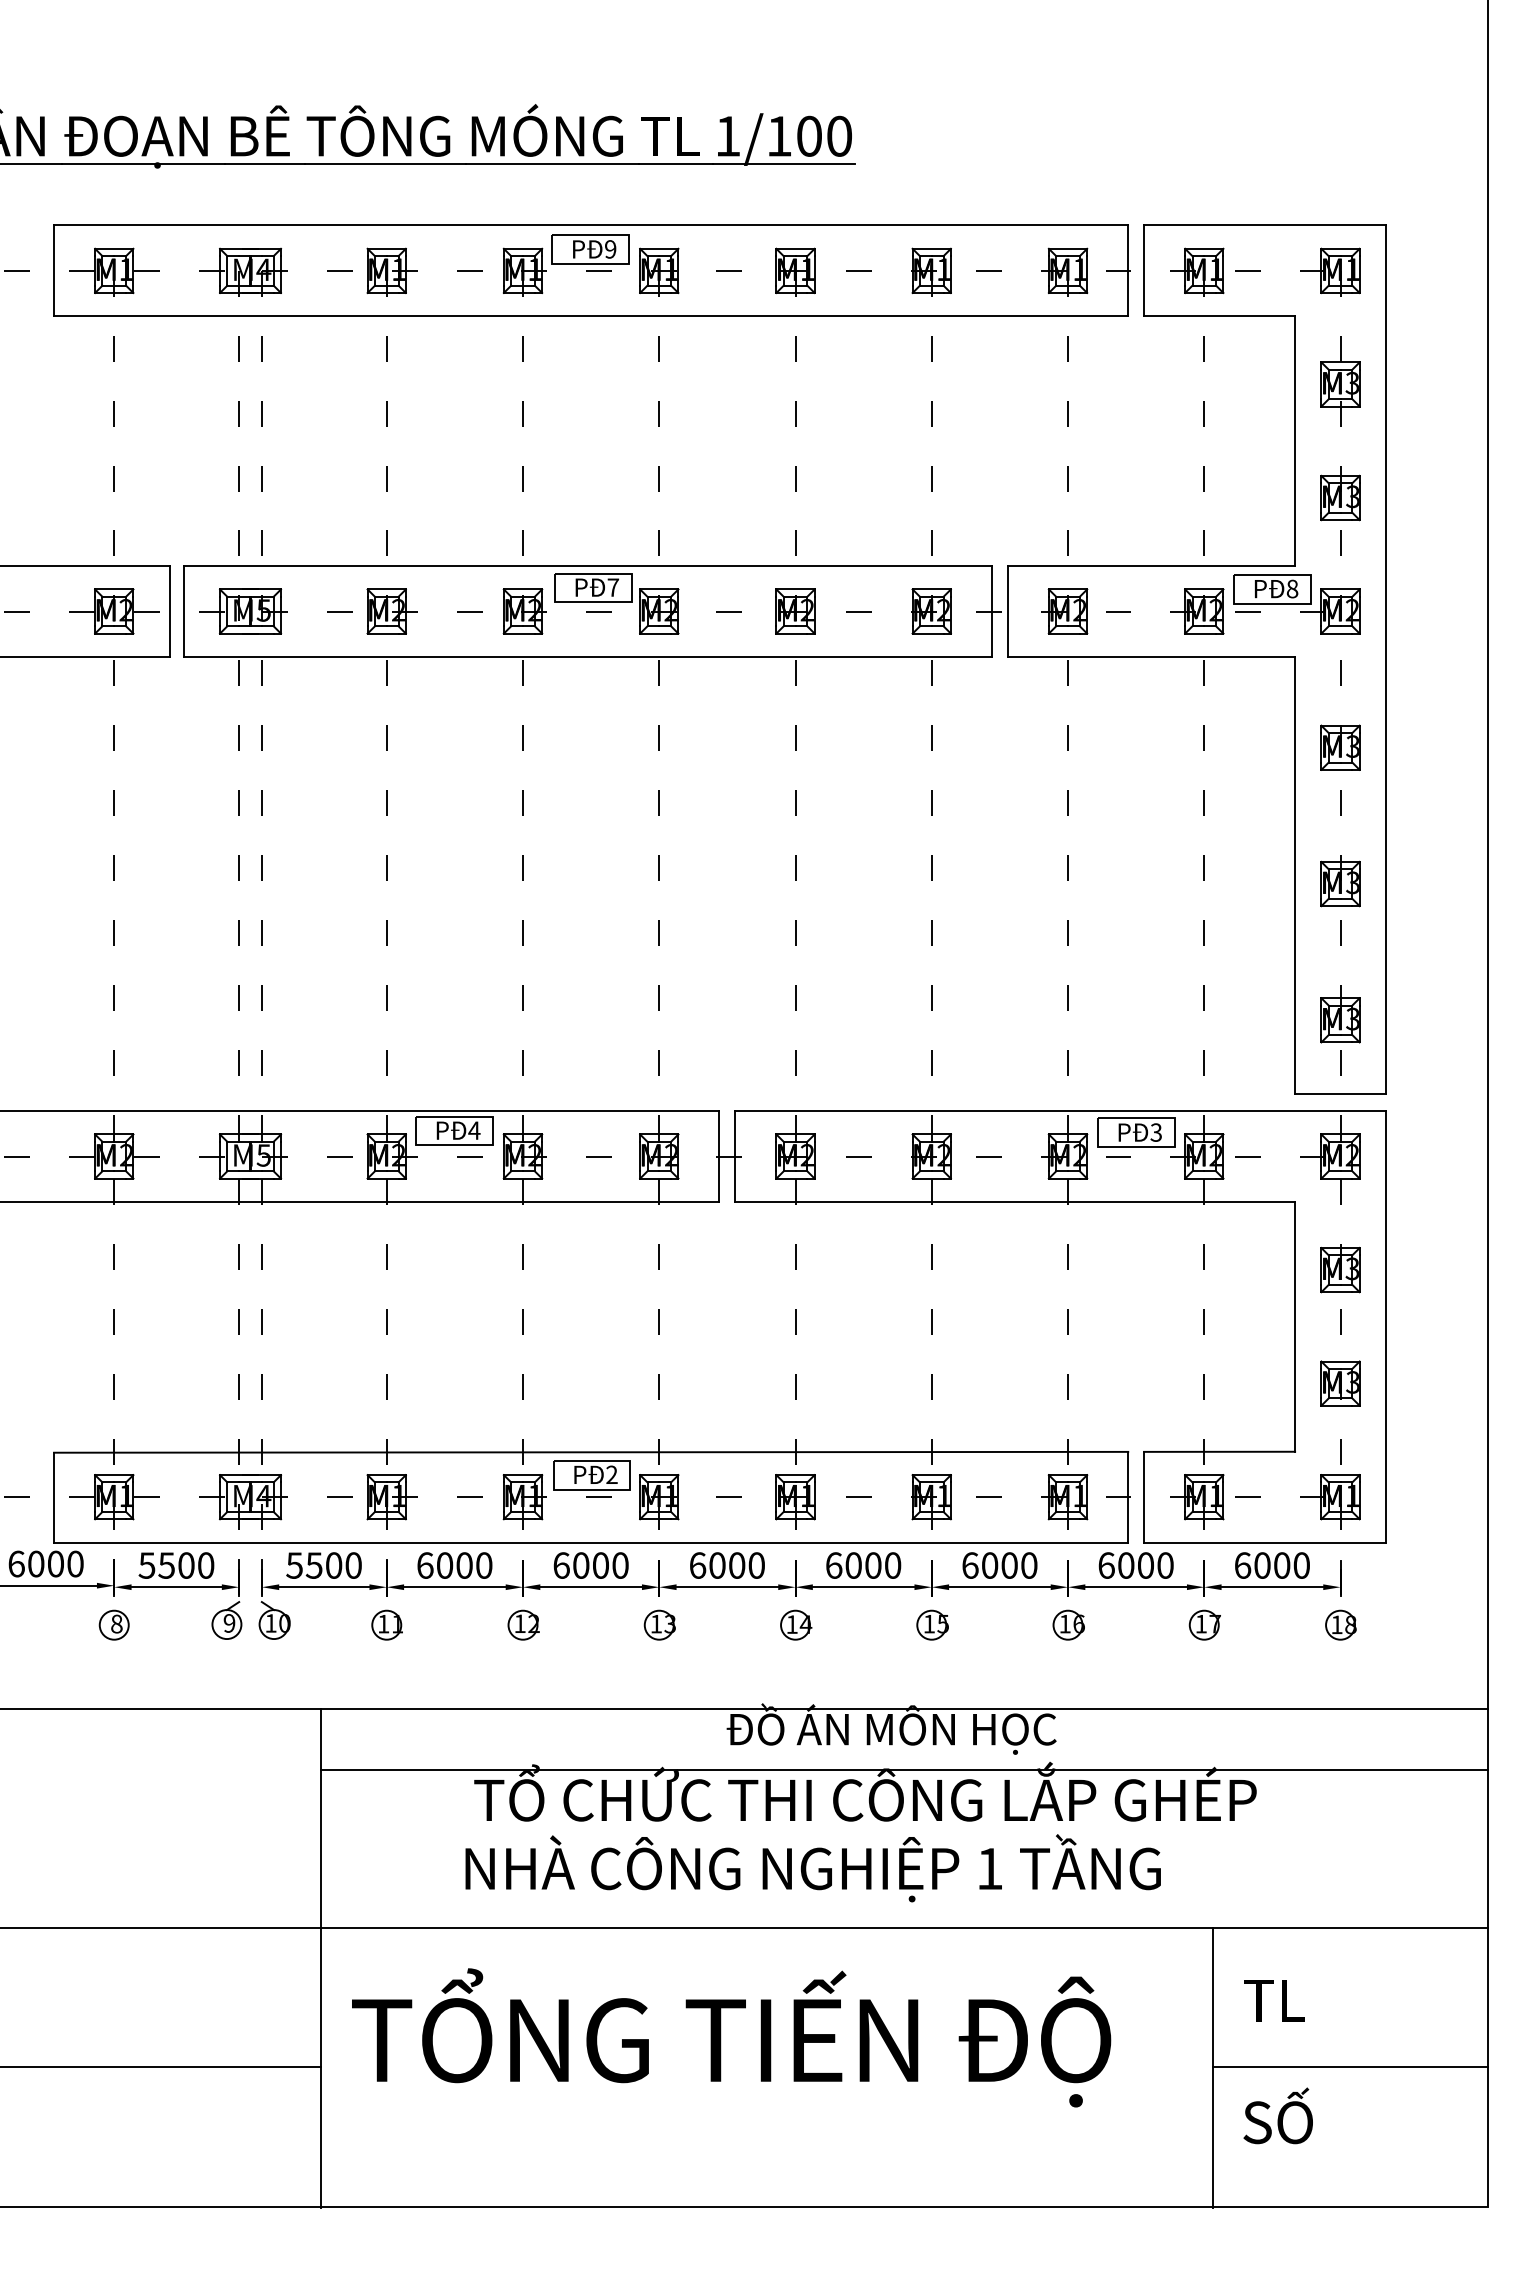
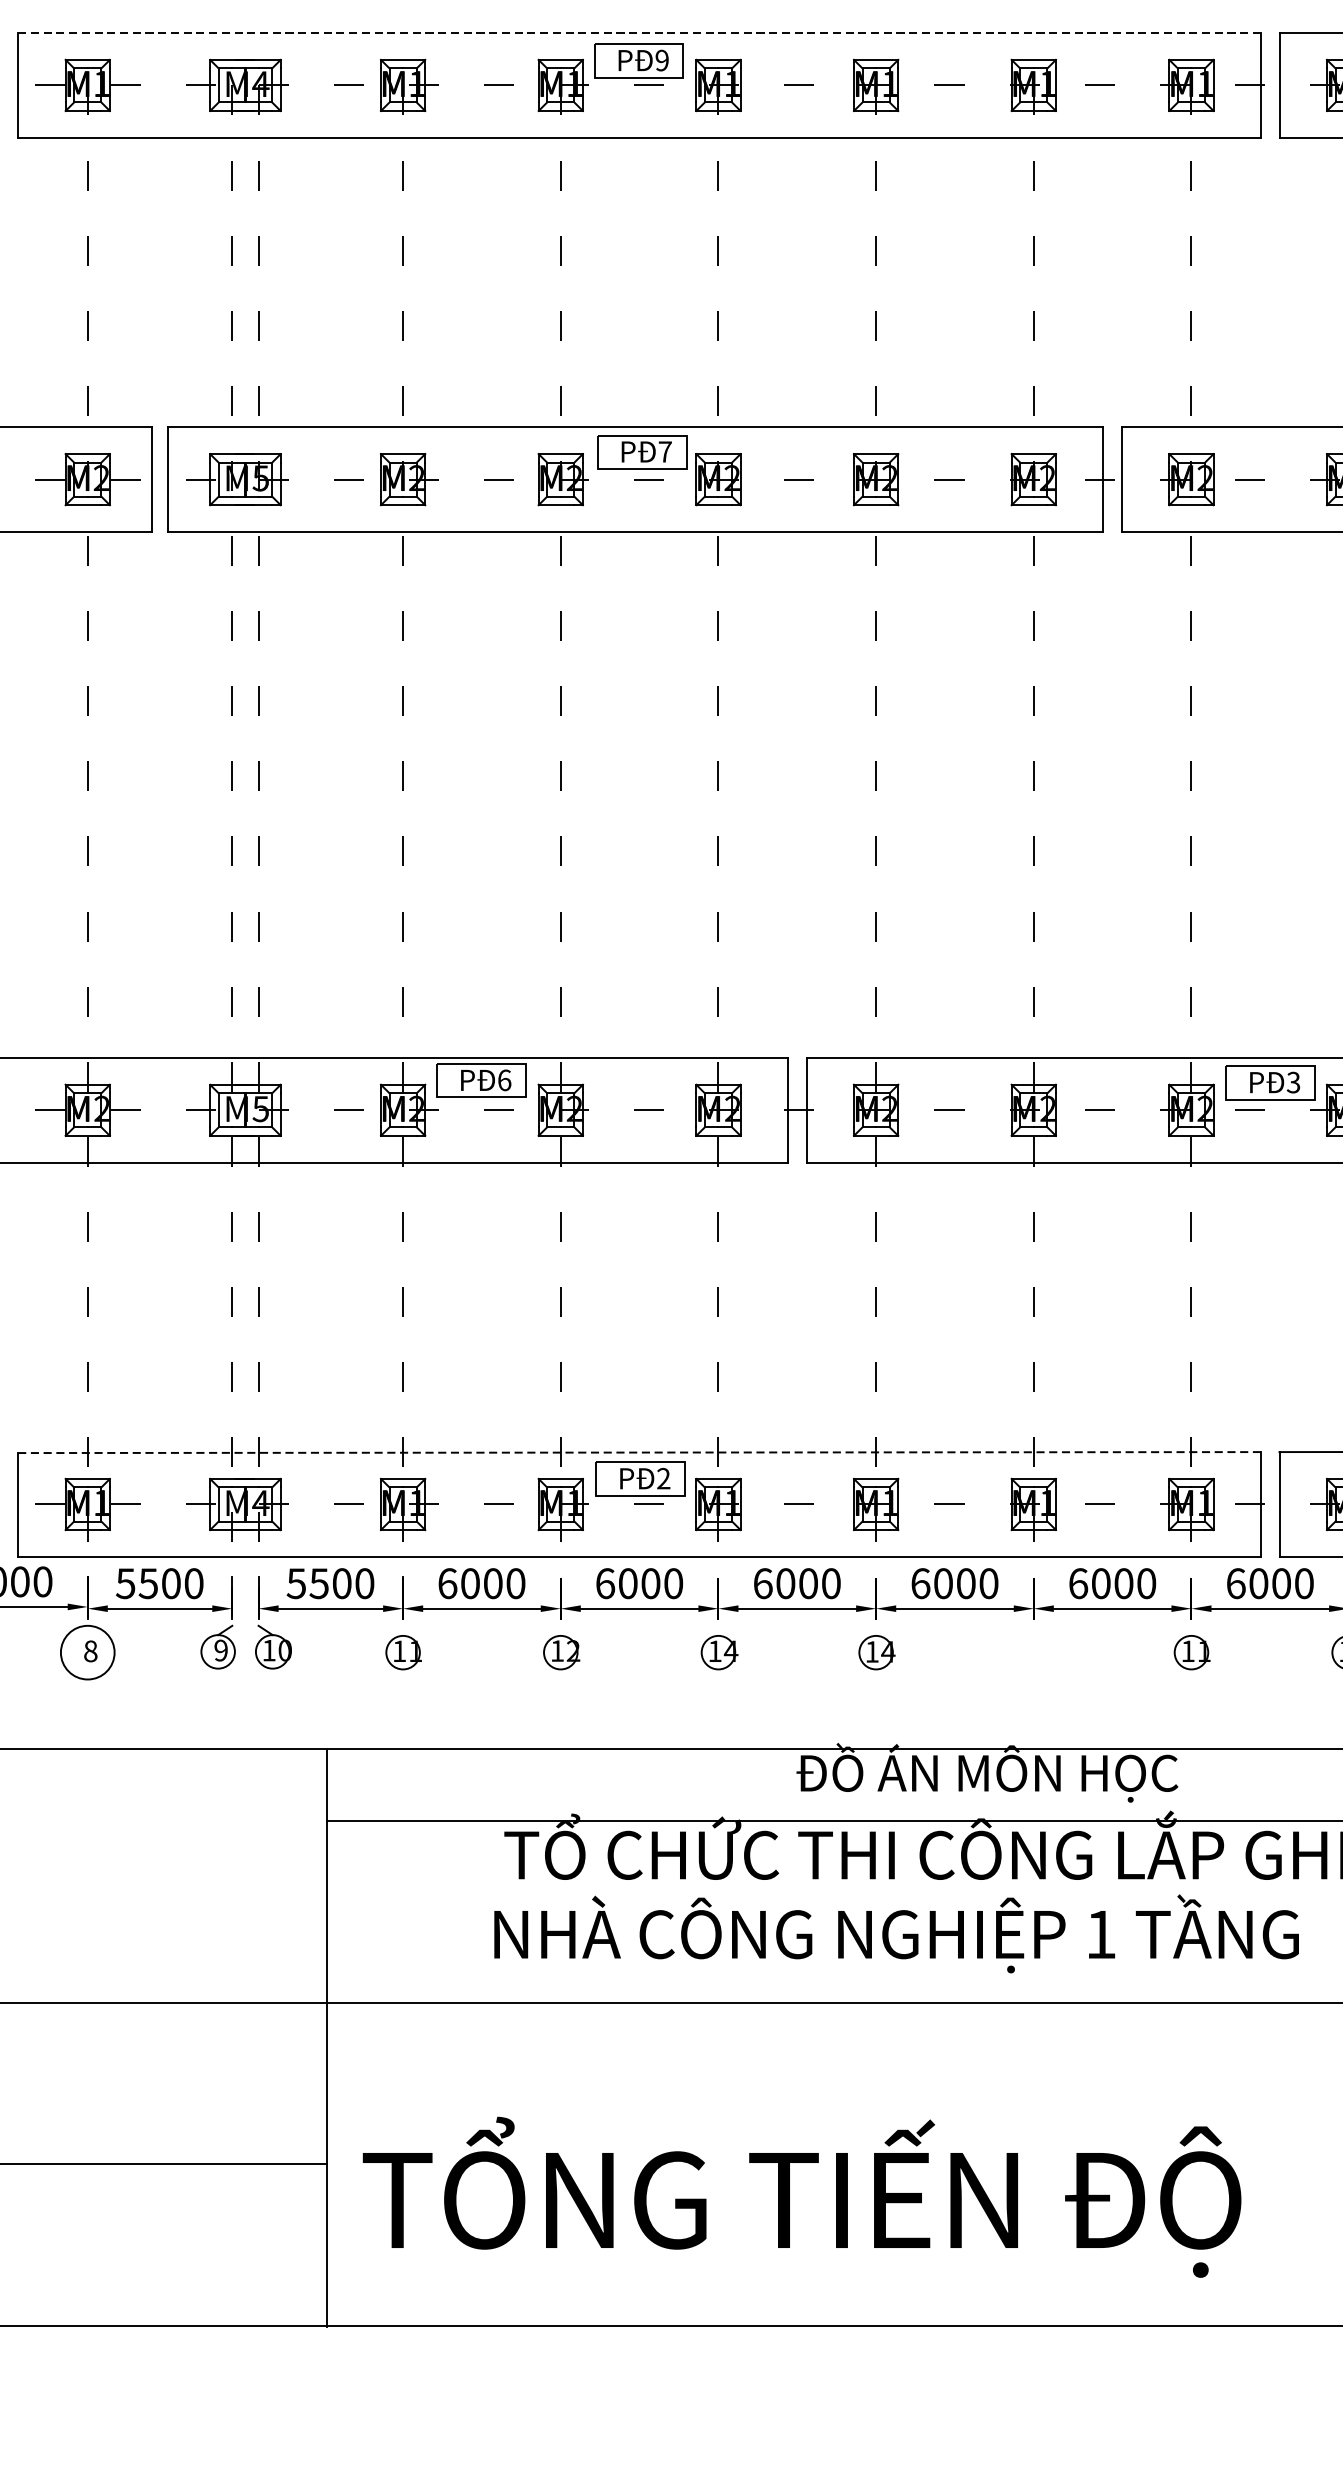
line: (591, 225) -> (640, 32), solid -> dashed
text: (474, 1130) -> (504, 1080), PĐ4 -> PĐ6
line: (591, 1452) -> (640, 1452), solid -> dashed
text: (670, 1623) -> (731, 1650), 13 -> 14
text: (1078, 1623) -> (1203, 1650), 16 -> 11
circle: (113, 1624) -> (86, 1651), size x1.6
part: (932, 1624) -> (1034, 1651), removed
text: (731, 2037) -> (802, 2196), moved

